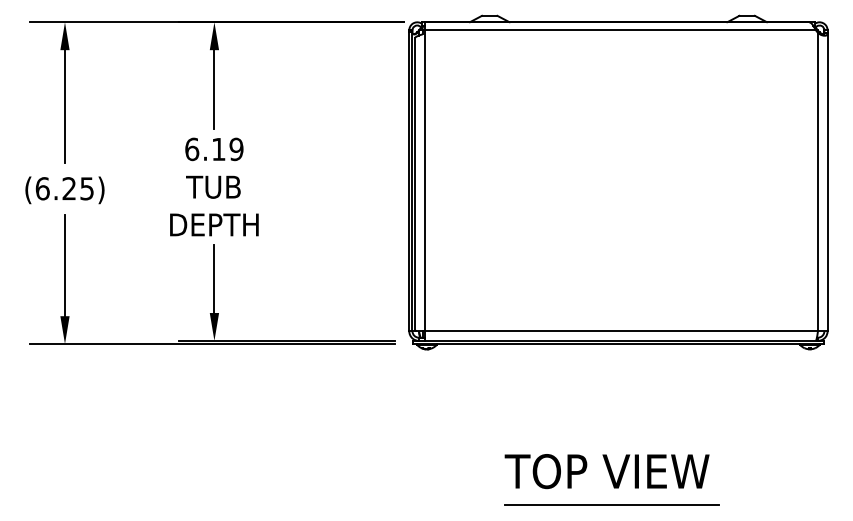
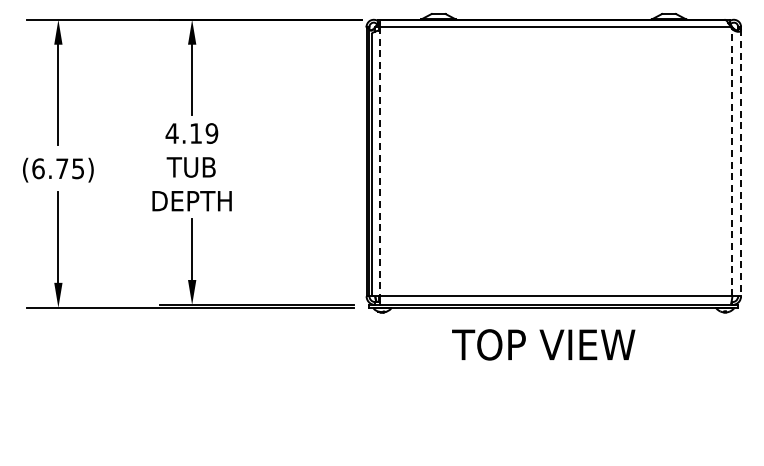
text: (191, 149) -> (171, 133), 6.19 -> 4.19
line: (424, 180) -> (380, 161), solid -> dashed
line: (818, 181) -> (732, 162), solid -> dashed
line: (828, 181) -> (741, 162), solid -> dashed
text: (69, 188) -> (62, 168), (6.25) -> (6.75)
text: (606, 471) -> (543, 344), moved
line: (611, 504) -> (547, 451), removed

